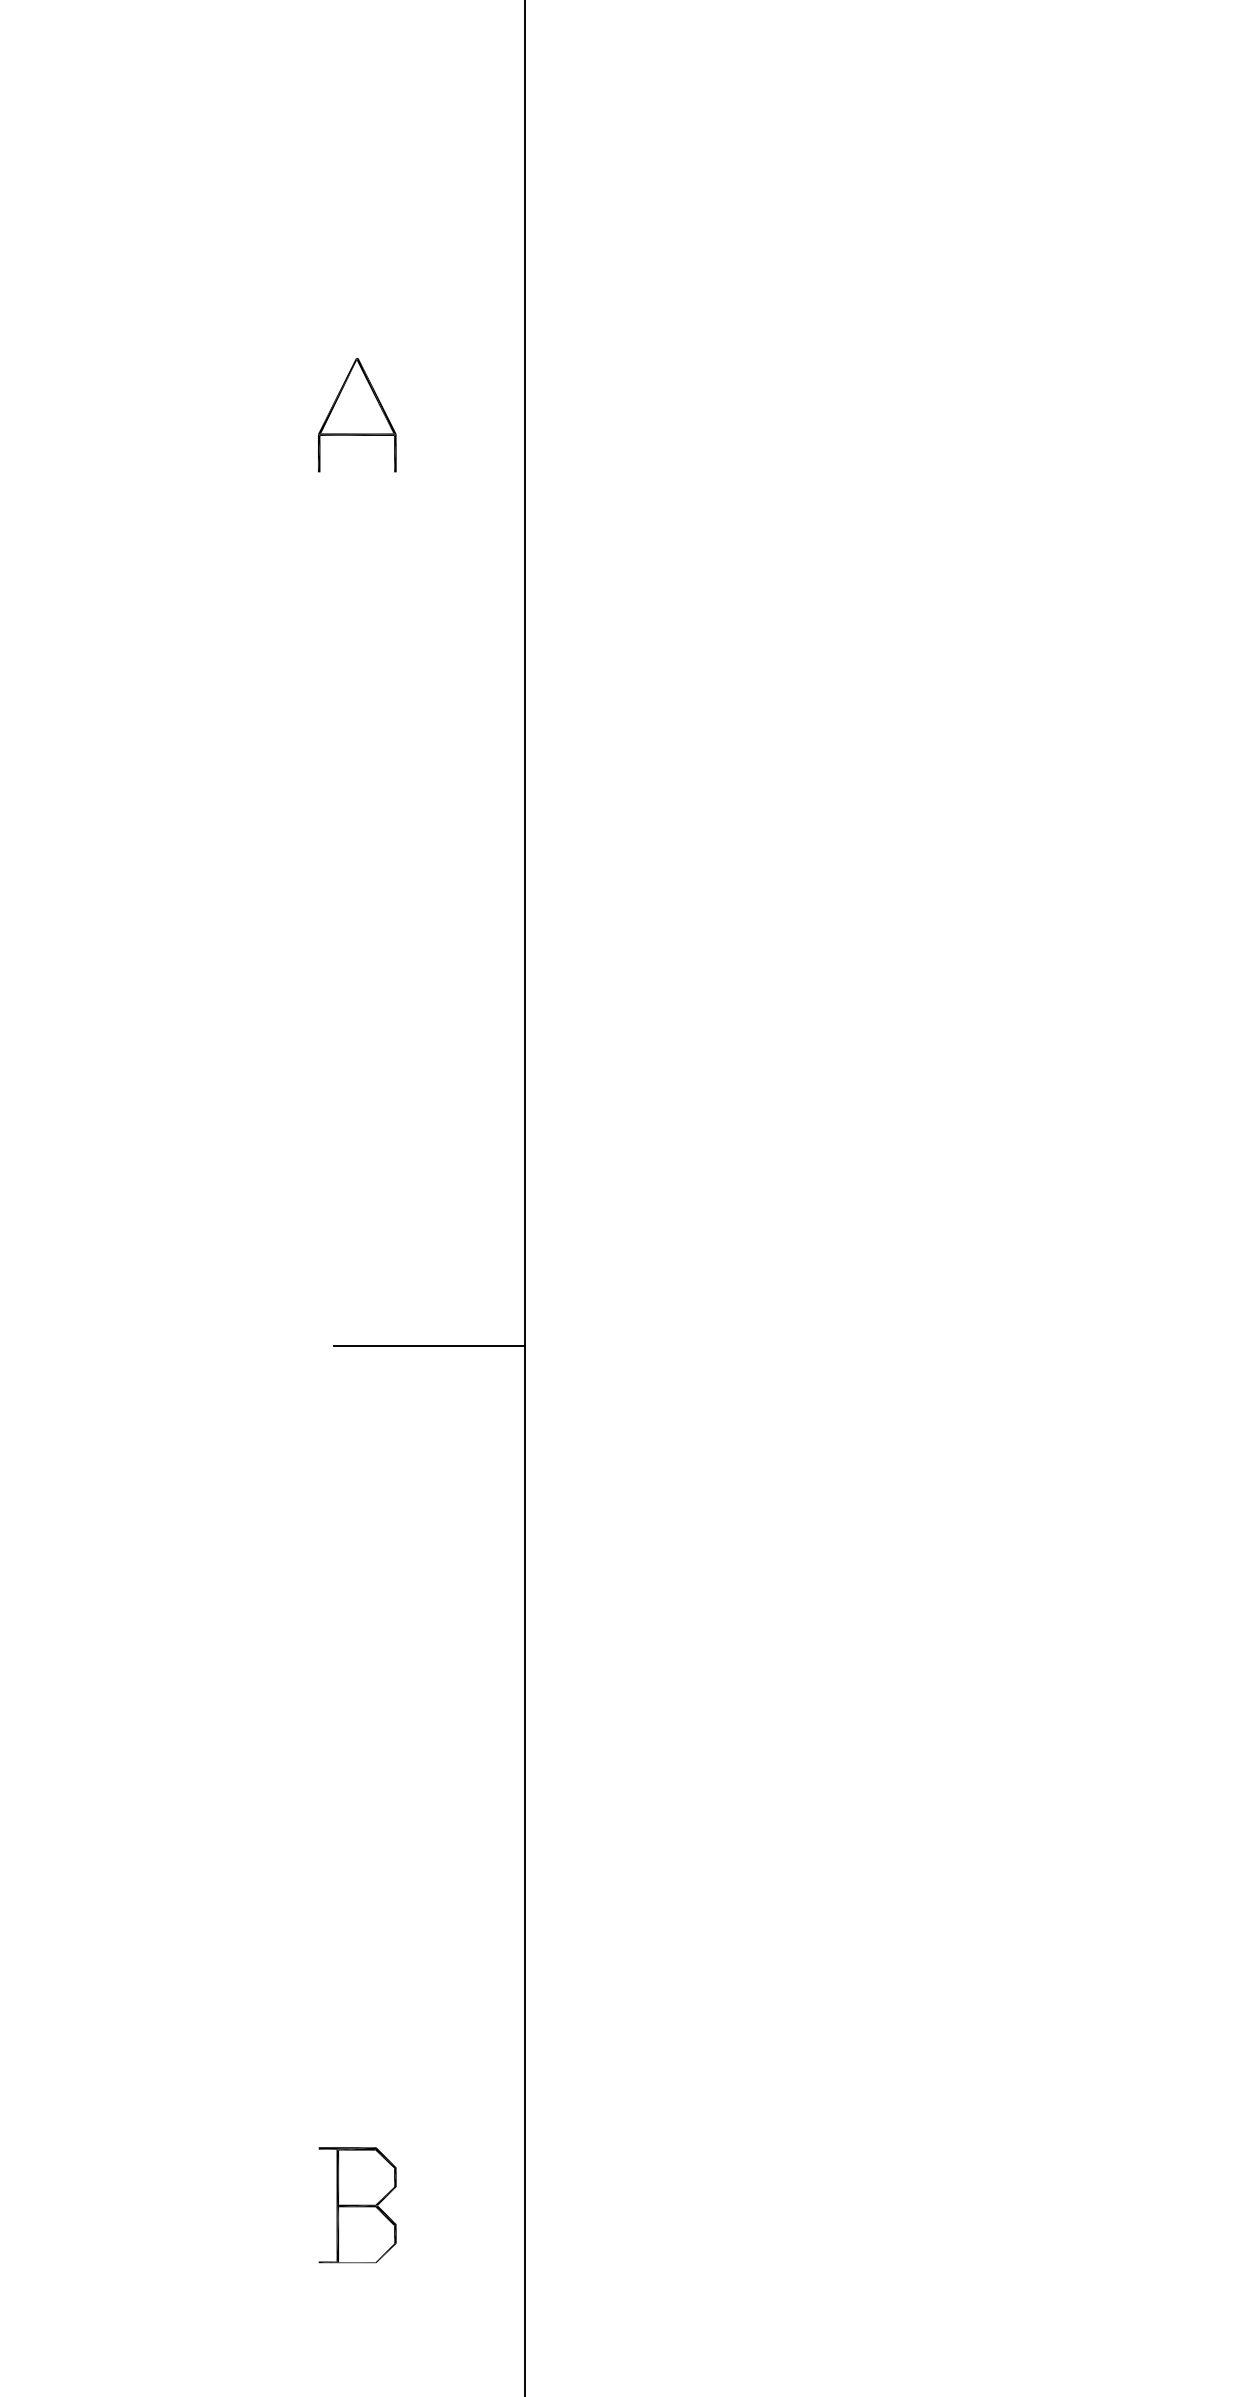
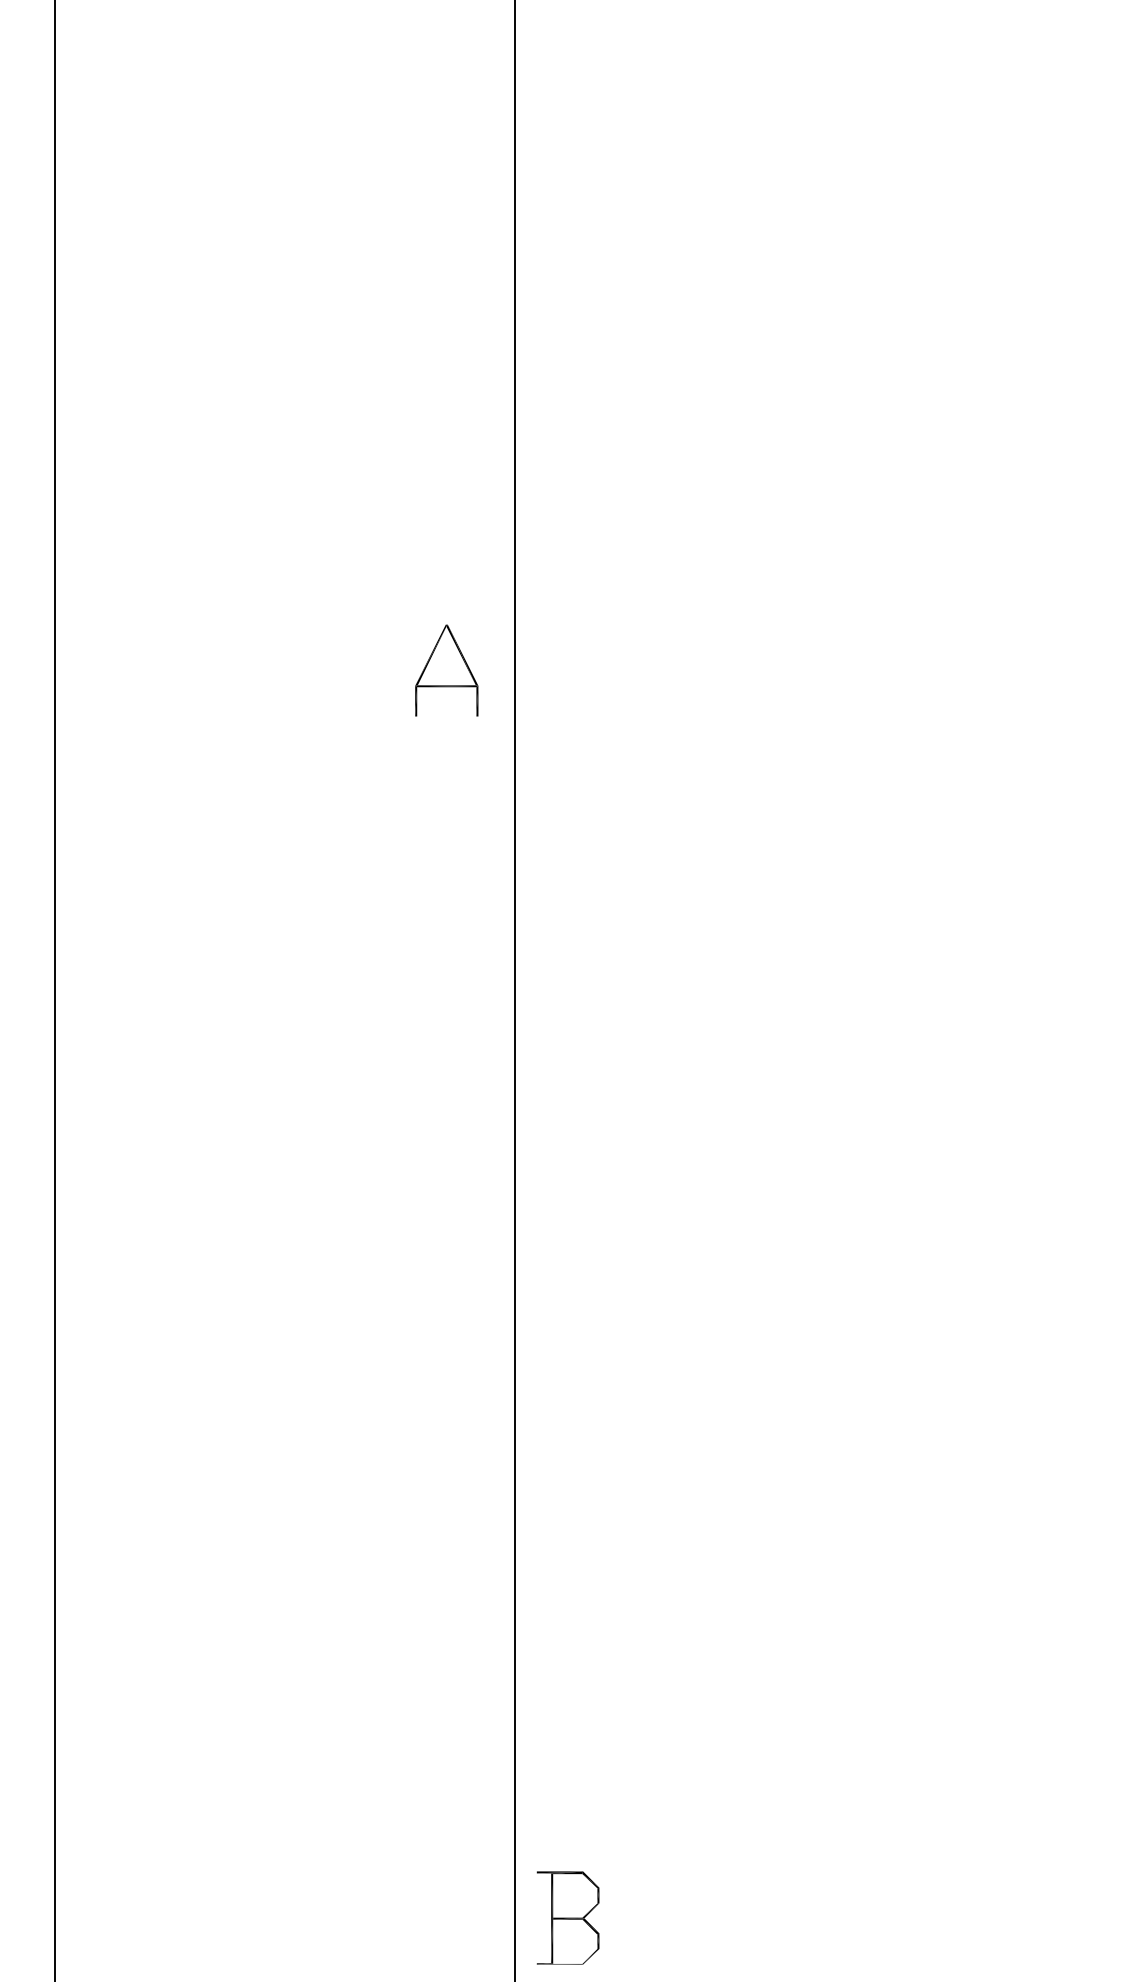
part: (356, 415) -> (446, 670), moved
line: (429, 1345) -> (437, 1227), removed
part: (356, 2204) -> (567, 1917), moved

